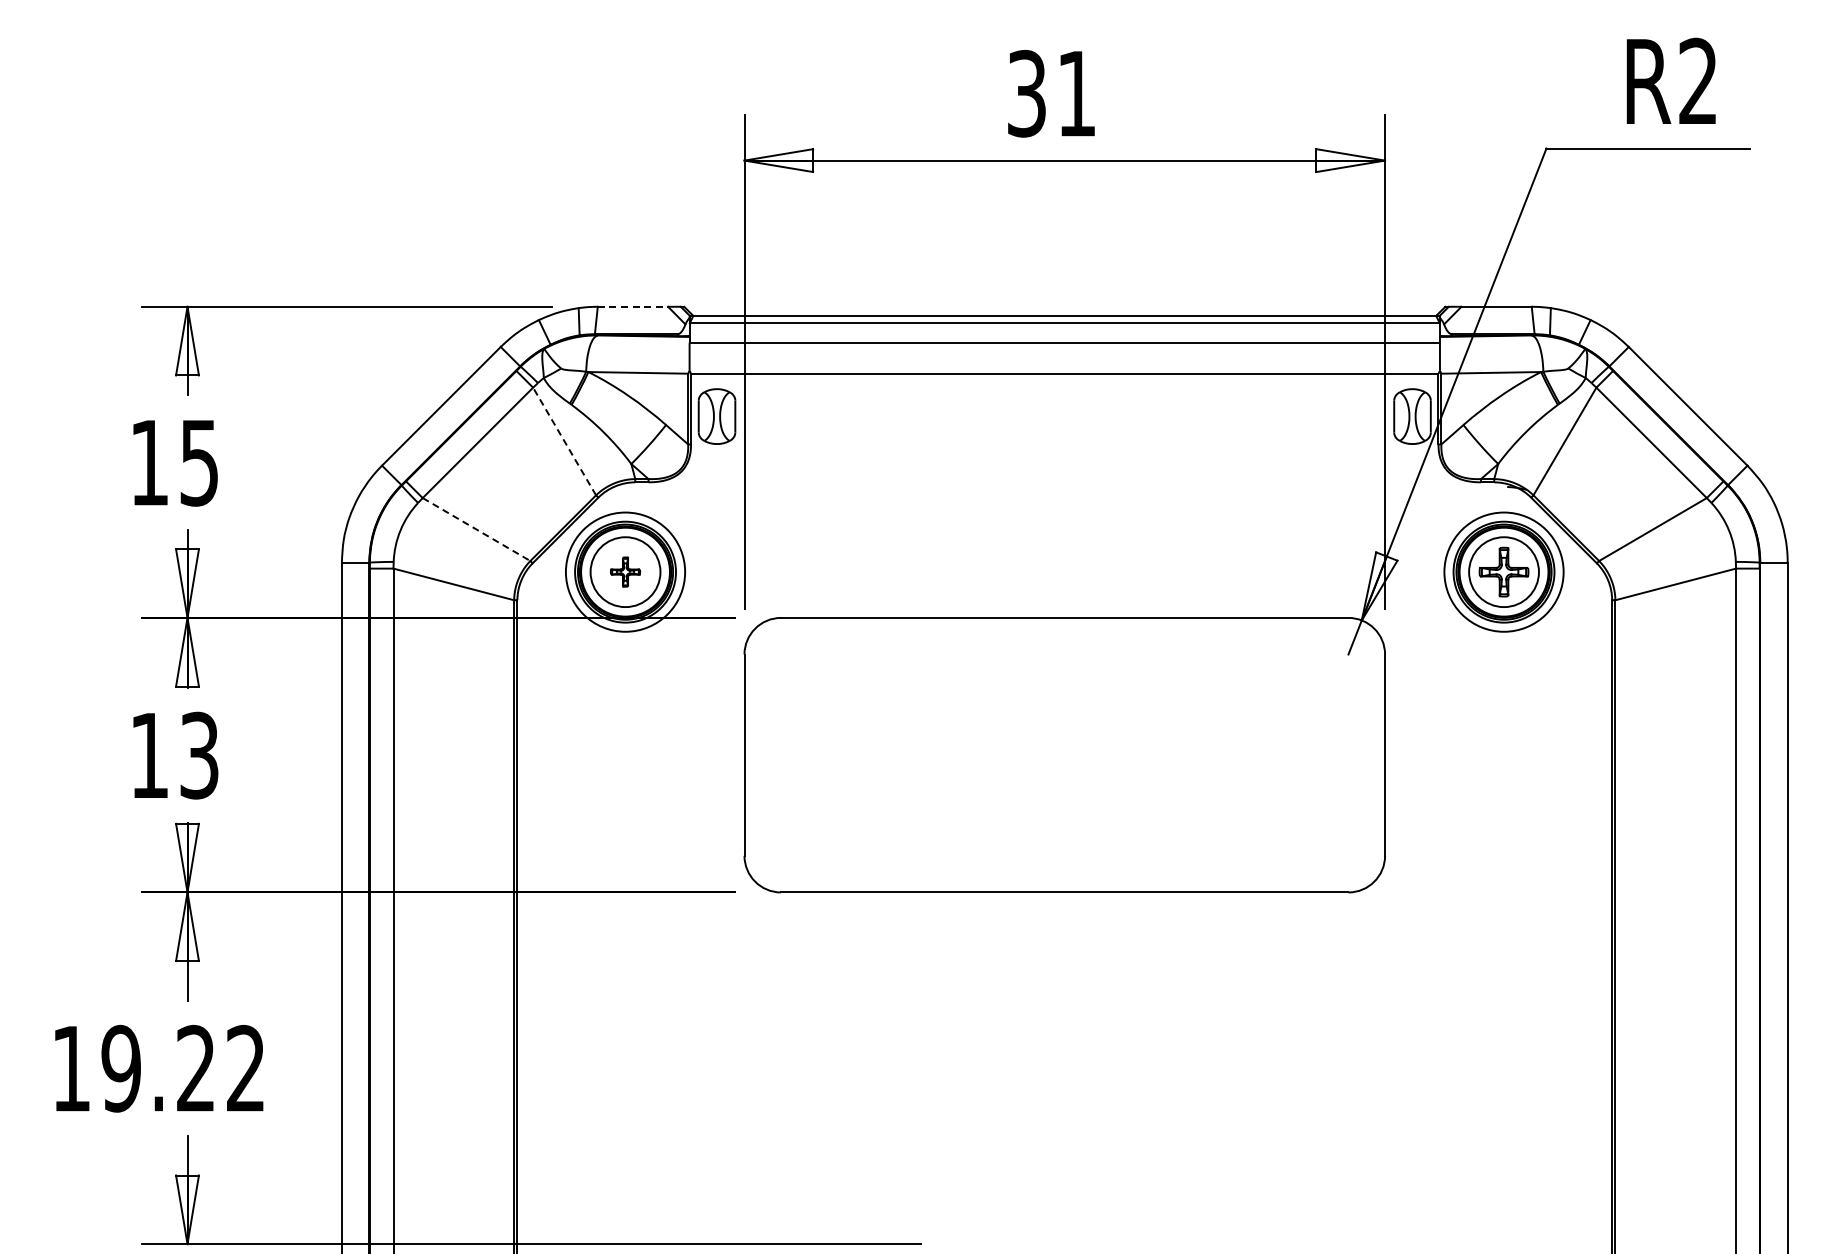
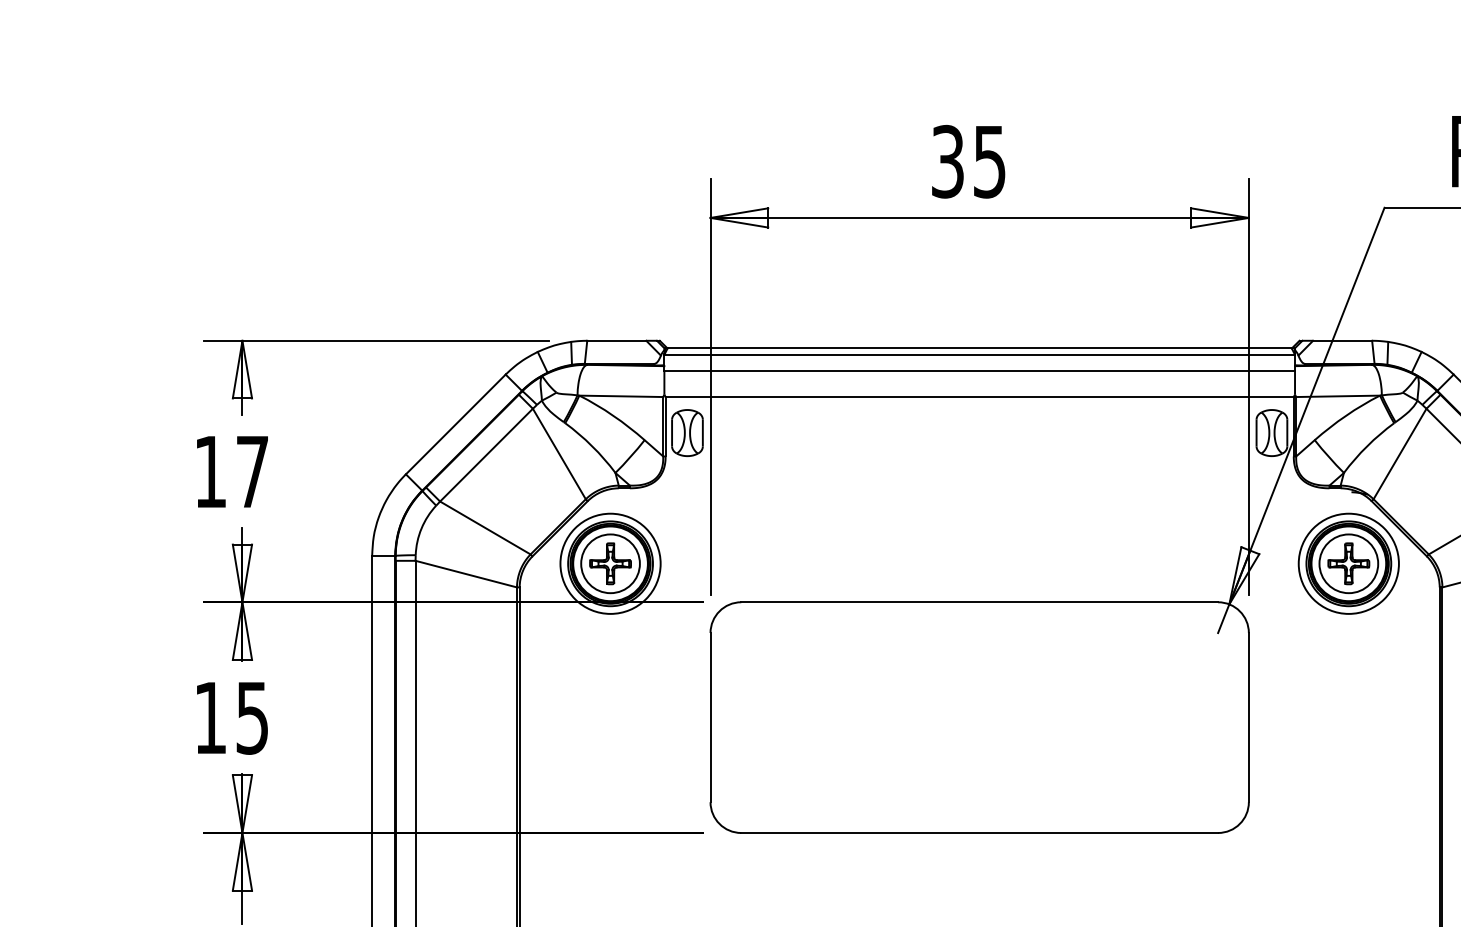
text: (1076, 94) -> (989, 162), 31 -> 35
line: (633, 306) -> (617, 340), dashed -> solid
line: (564, 441) -> (559, 454), dashed -> solid
text: (198, 463) -> (251, 472), 15 -> 17
line: (476, 529) -> (485, 527), dashed -> solid
part: (625, 571) -> (610, 563), size x1.67
text: (199, 755) -> (252, 717), 13 -> 15

